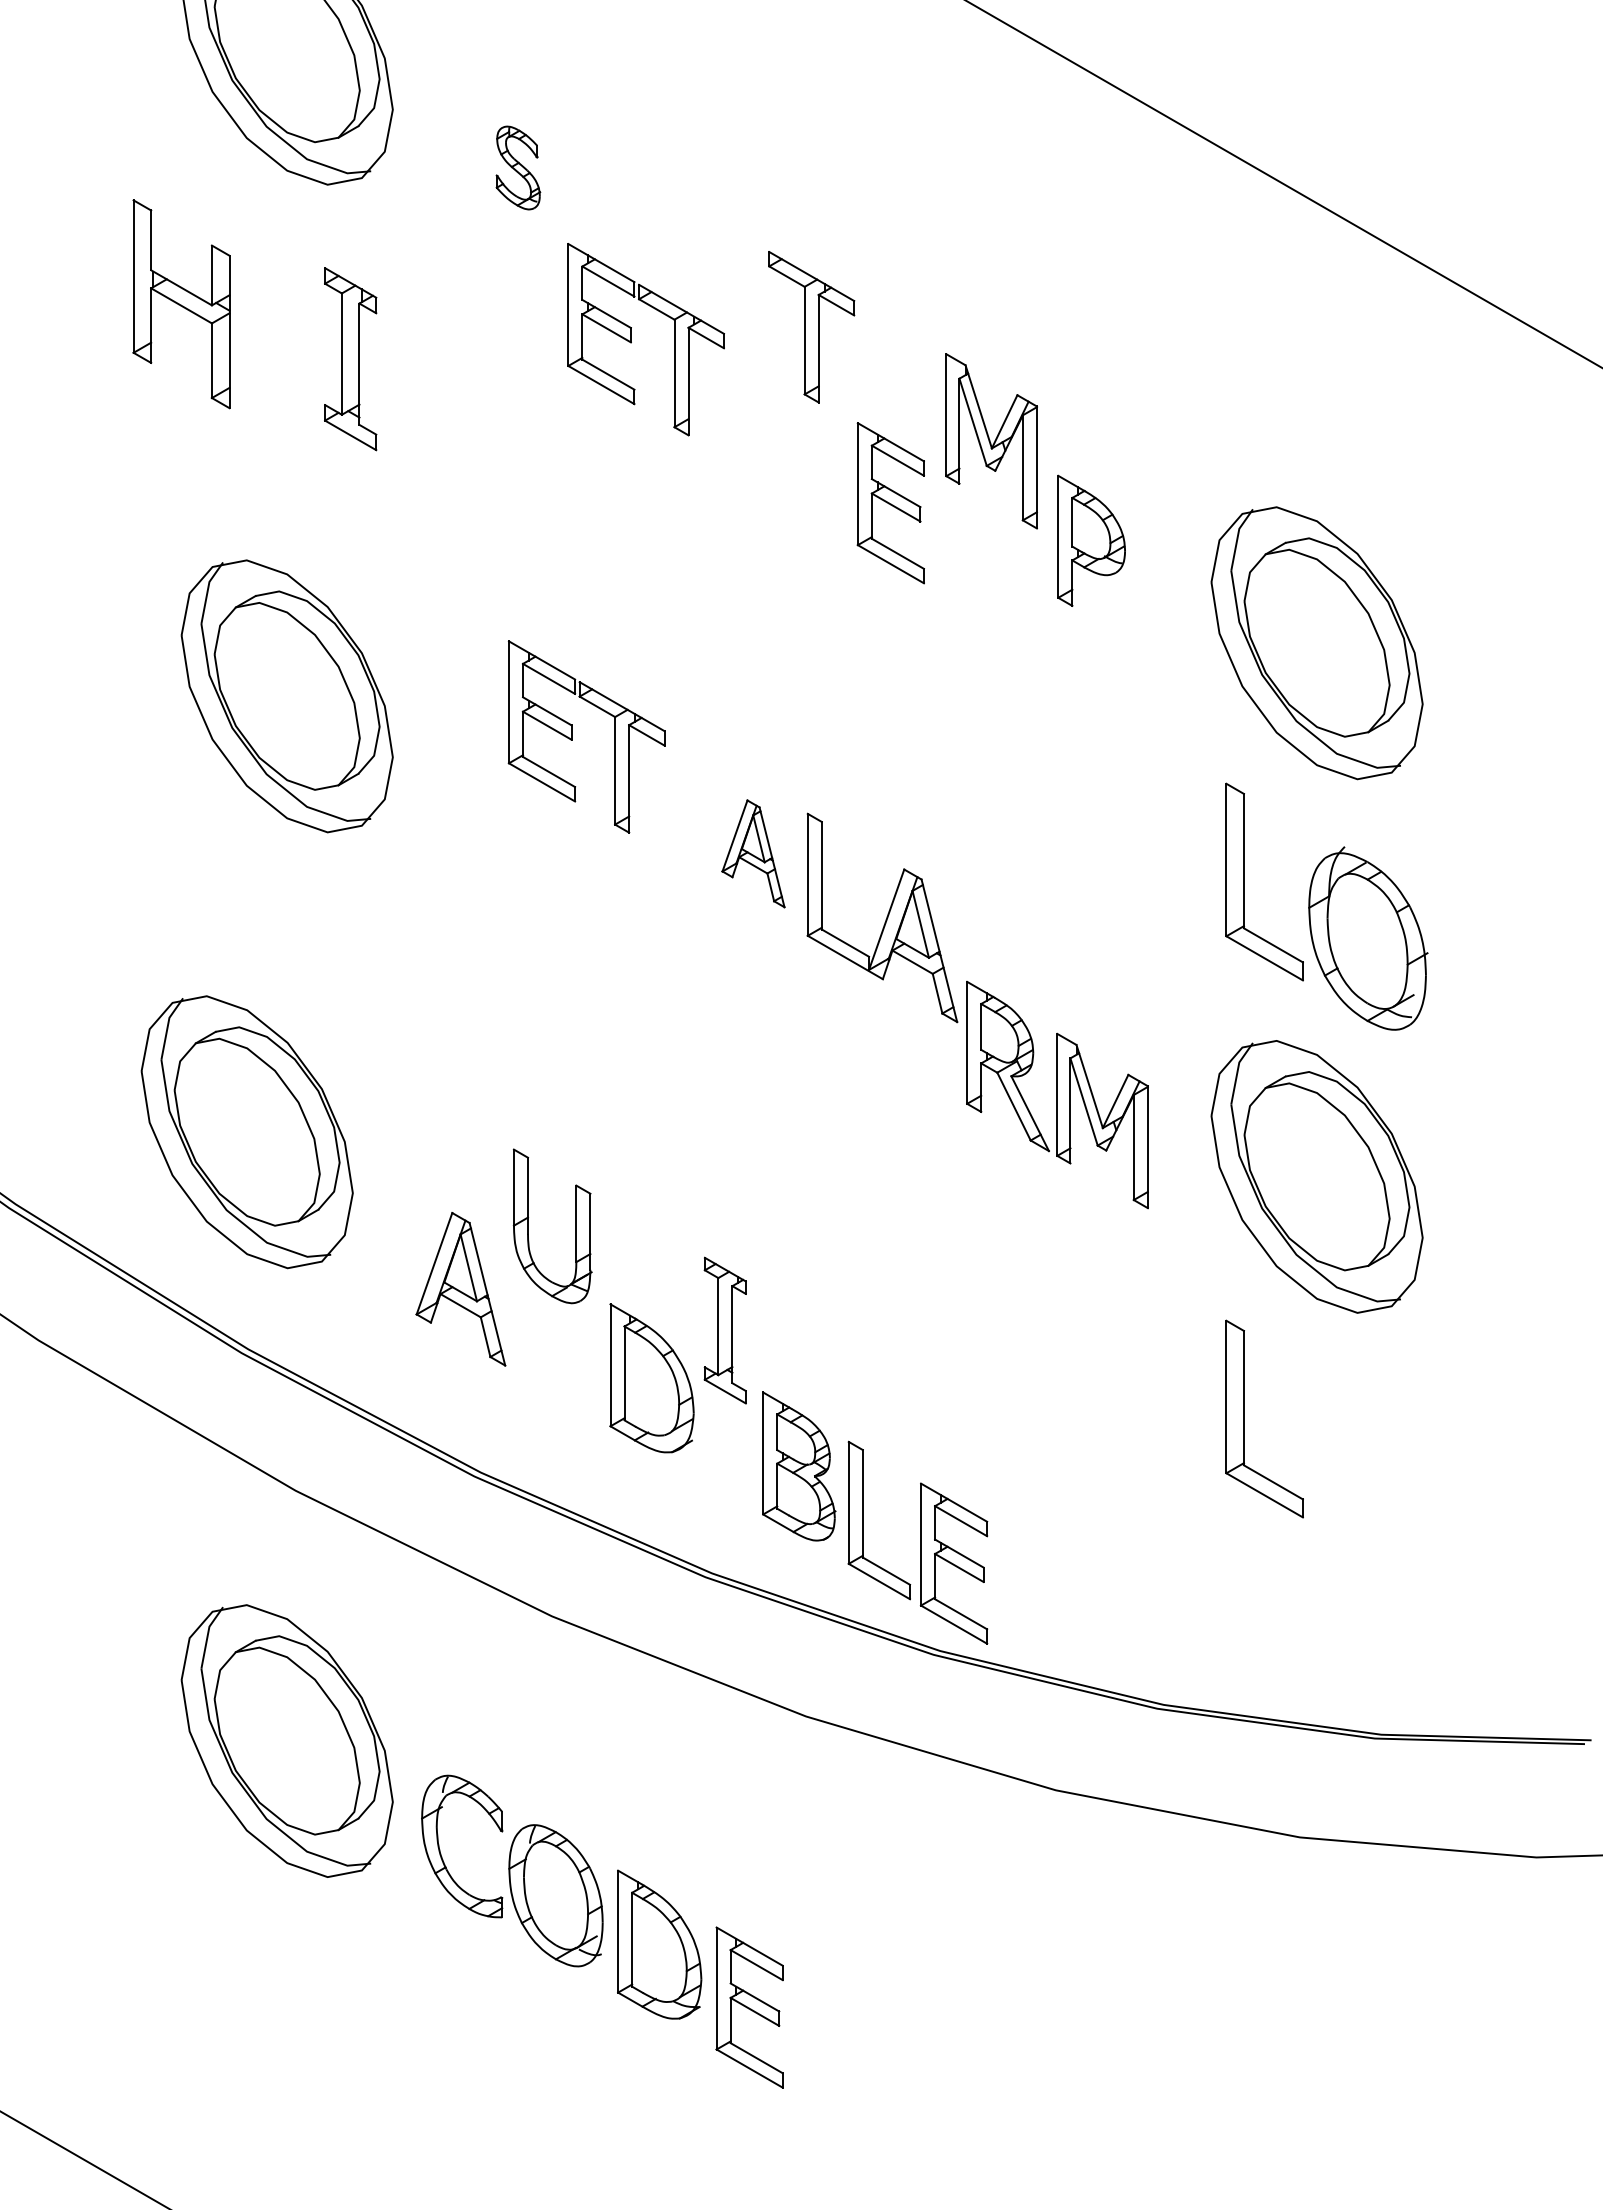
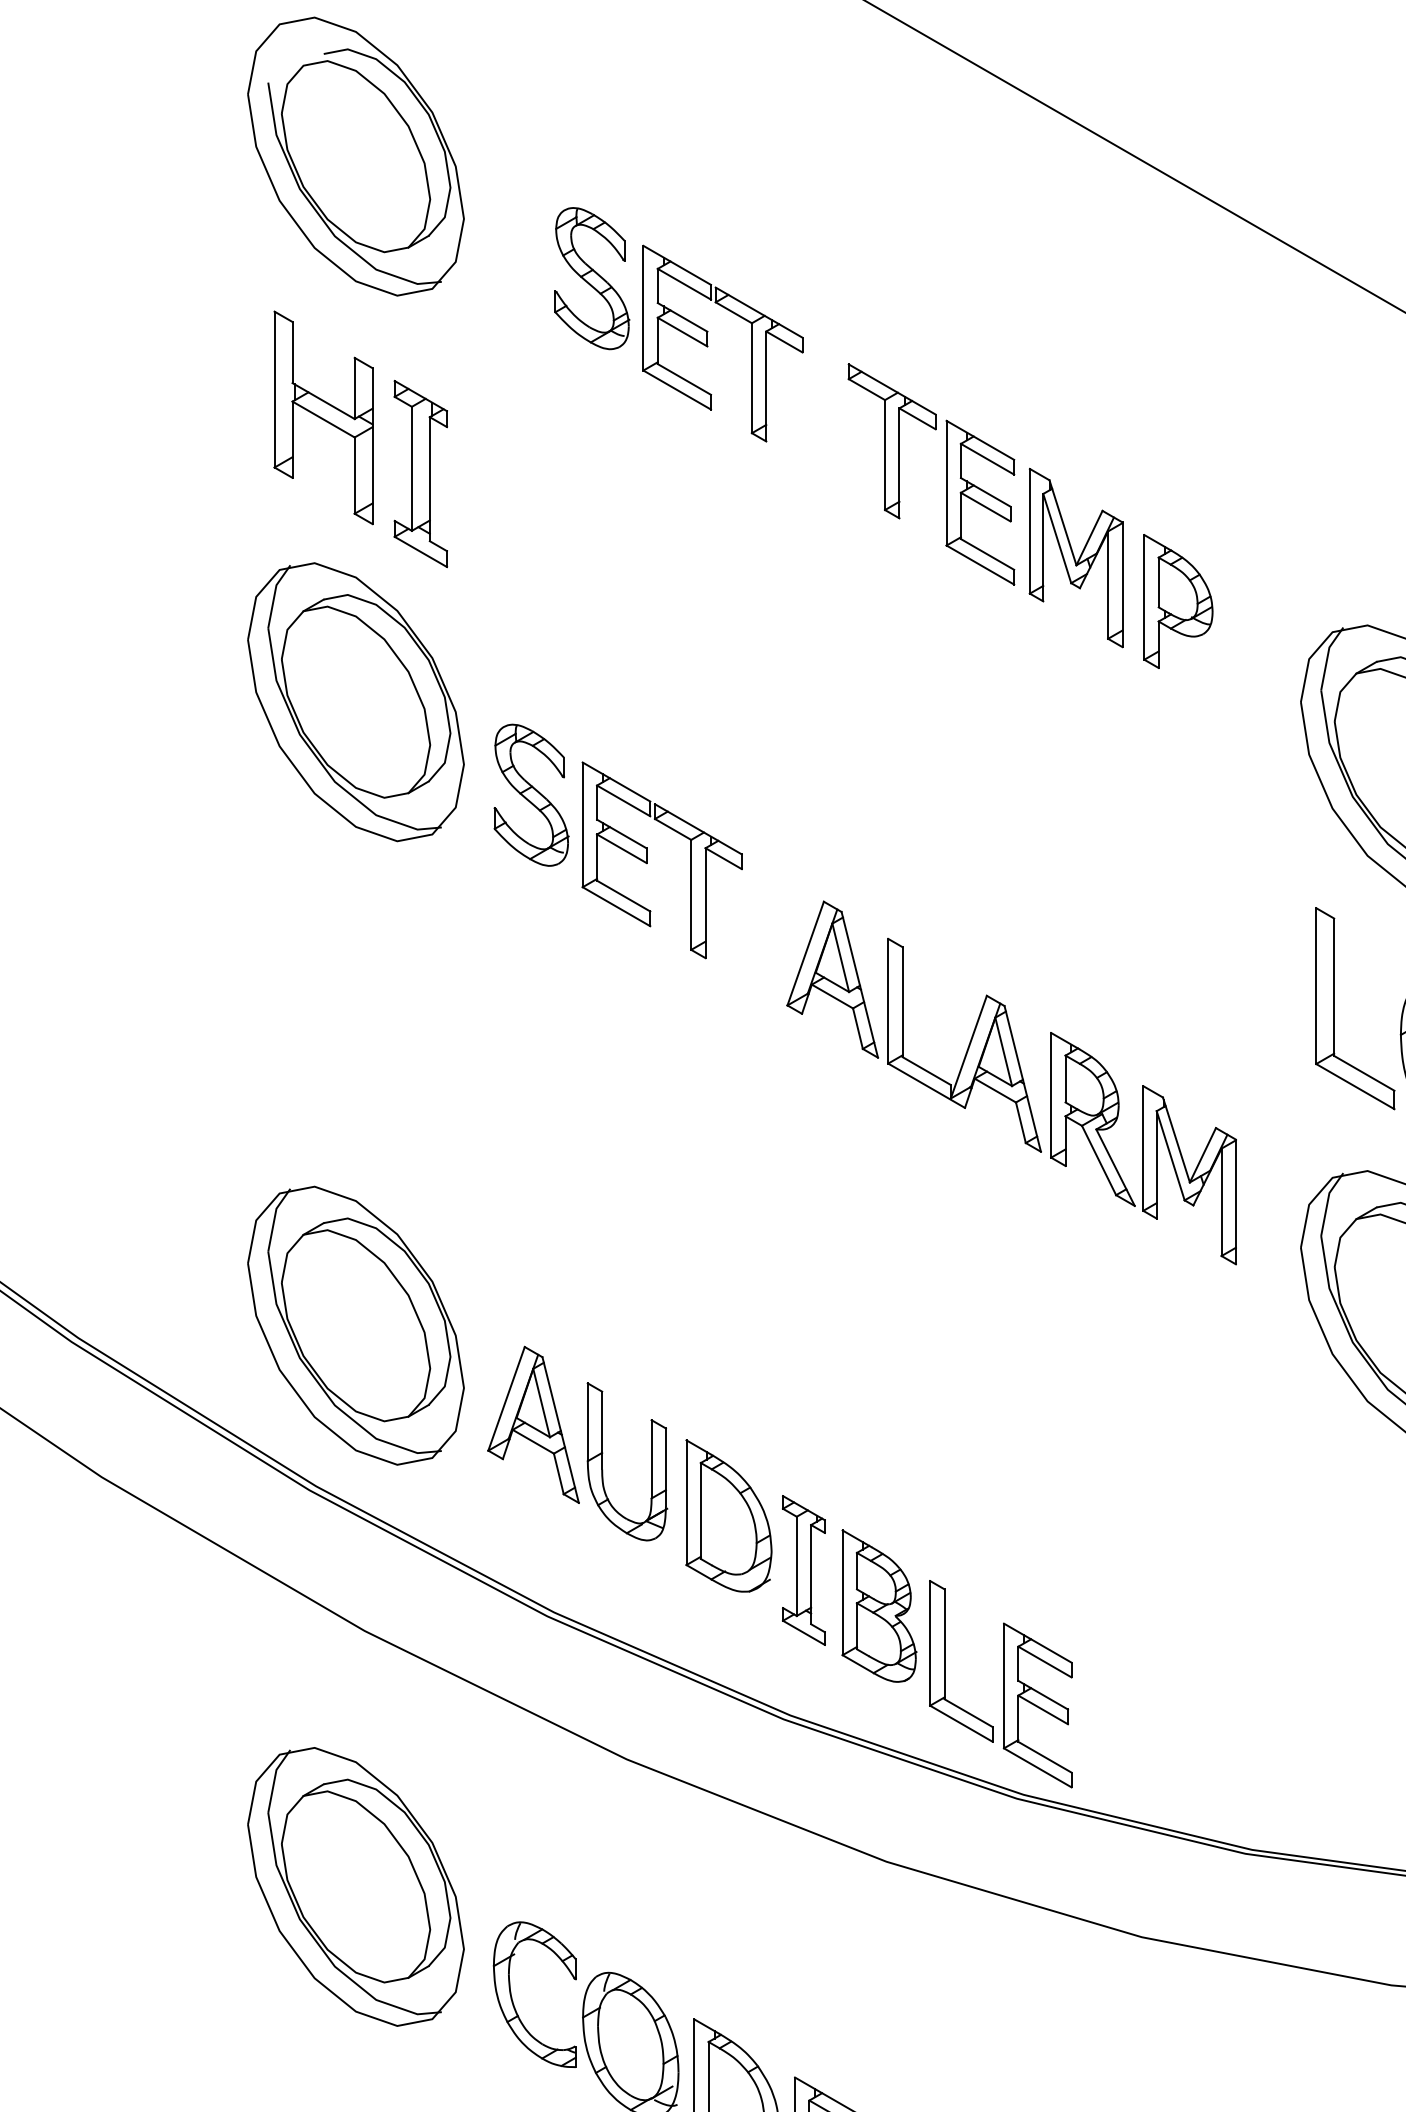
part: (518, 167) -> (592, 278), size x1.67
part: (181, 304) -> (323, 418), moved
part: (631, 339) -> (707, 343), moved
part: (890, 503) -> (979, 502), moved
part: (1091, 540) -> (1178, 601), moved
part: (458, 673) -> (531, 795), added
part: (286, 696) -> (355, 702), moved
part: (753, 853) -> (832, 979), size x1.43
part: (1057, 1095) -> (1143, 1149), moved
part: (246, 1132) -> (355, 1326), moved
part: (575, 1226) -> (650, 1461), moved
part: (724, 1330) -> (803, 1570), moved
part: (1244, 1418) -> (1334, 1557), removed

